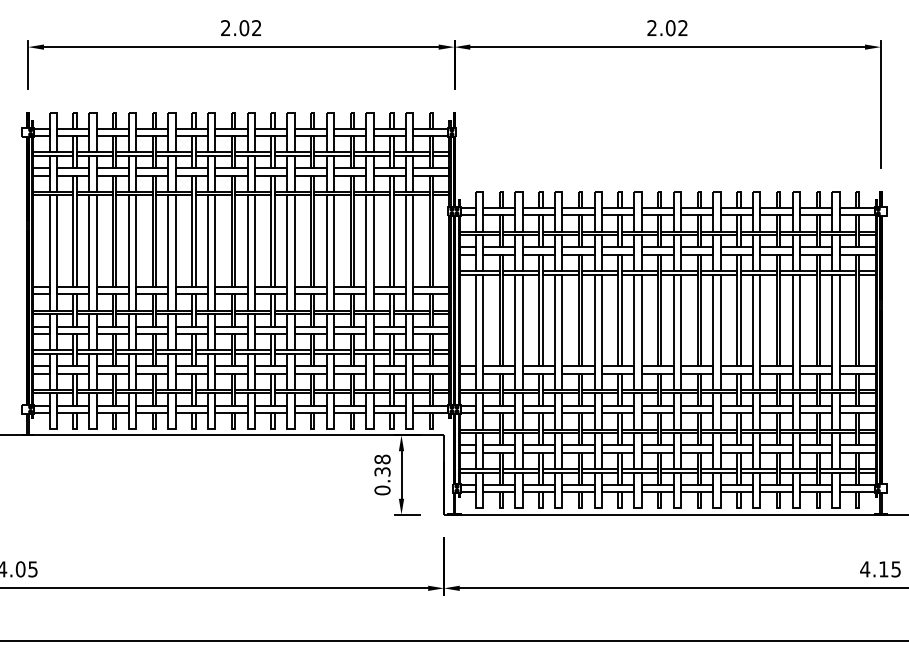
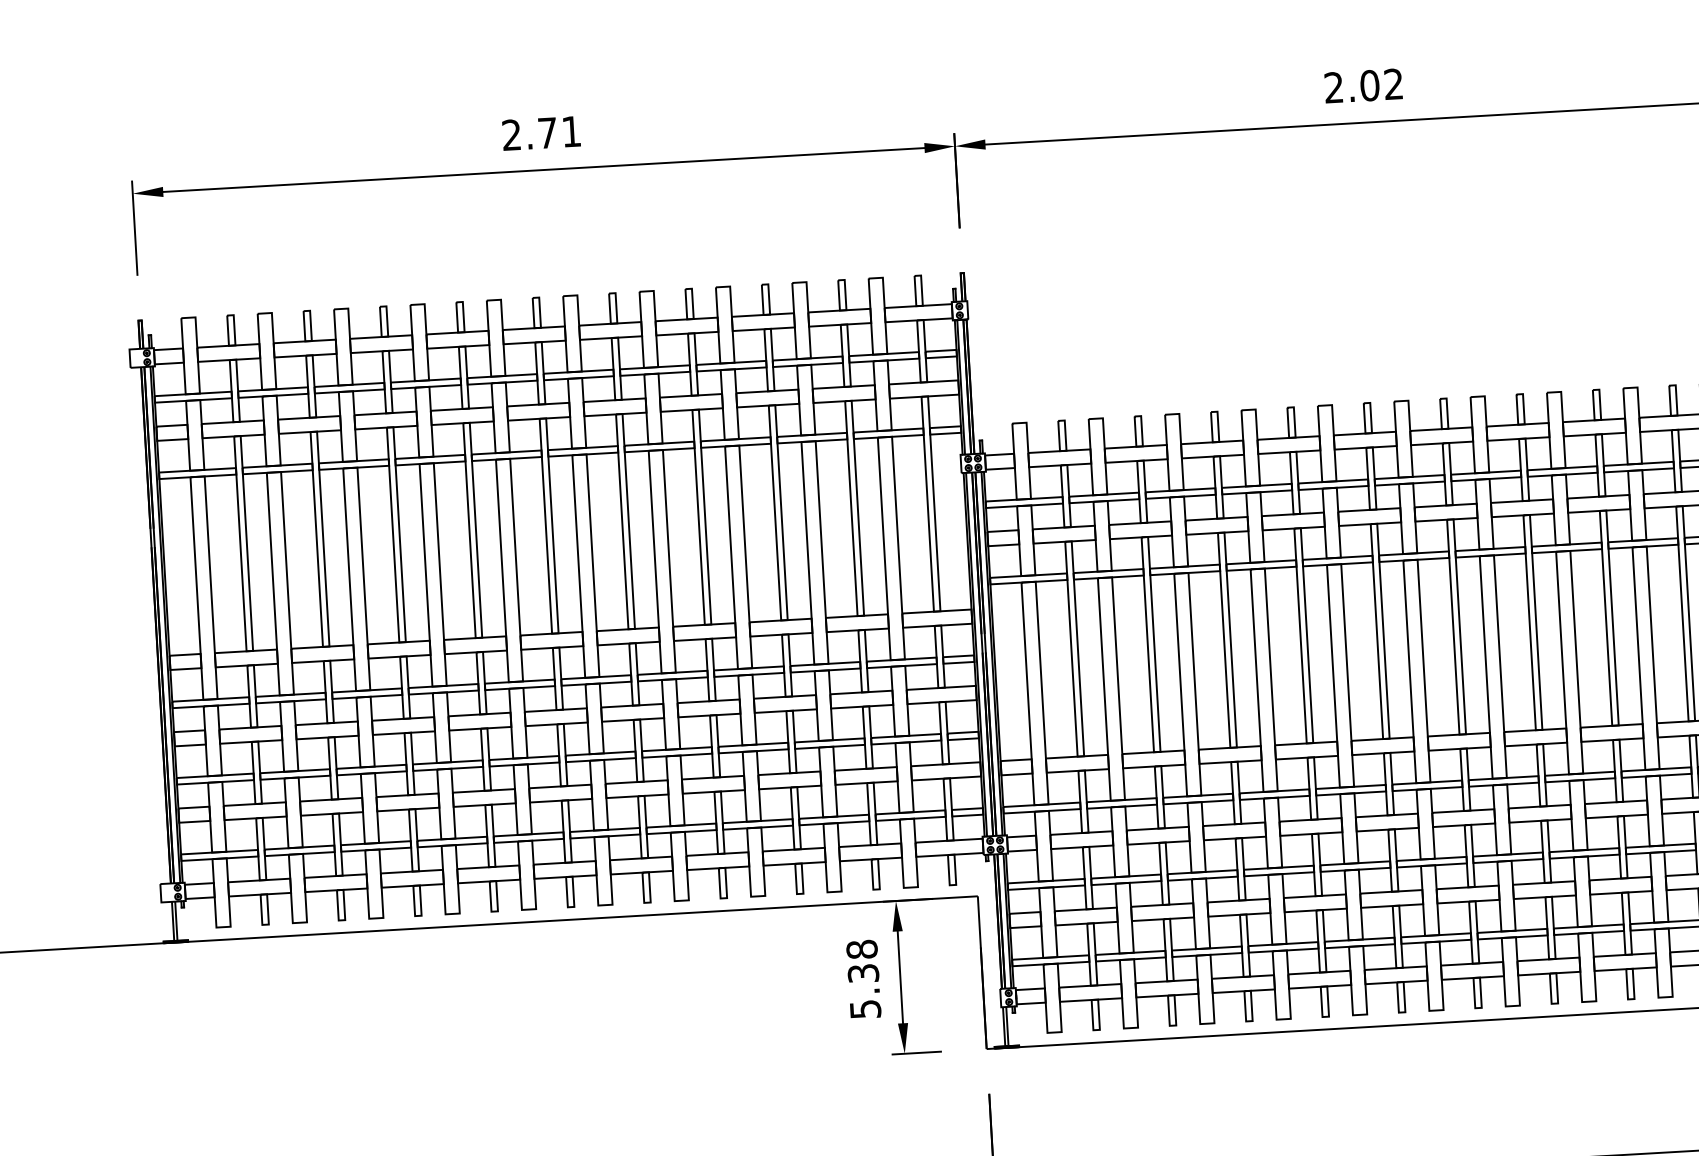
text: (250, 28) -> (559, 133), 2.02 -> 2.71
text: (382, 490) -> (865, 1009), 0.38 -> 5.38

